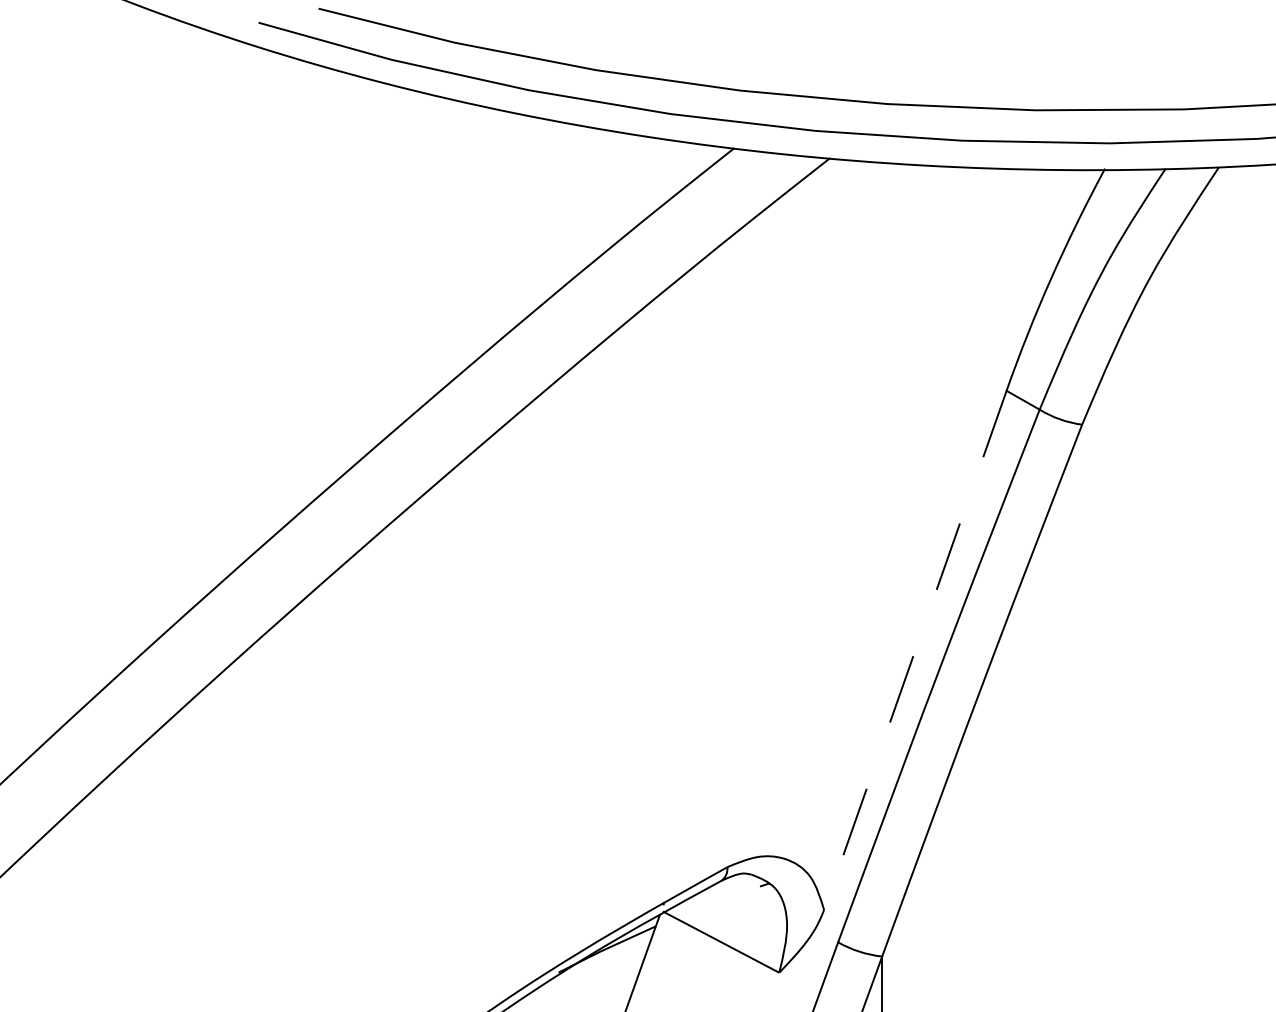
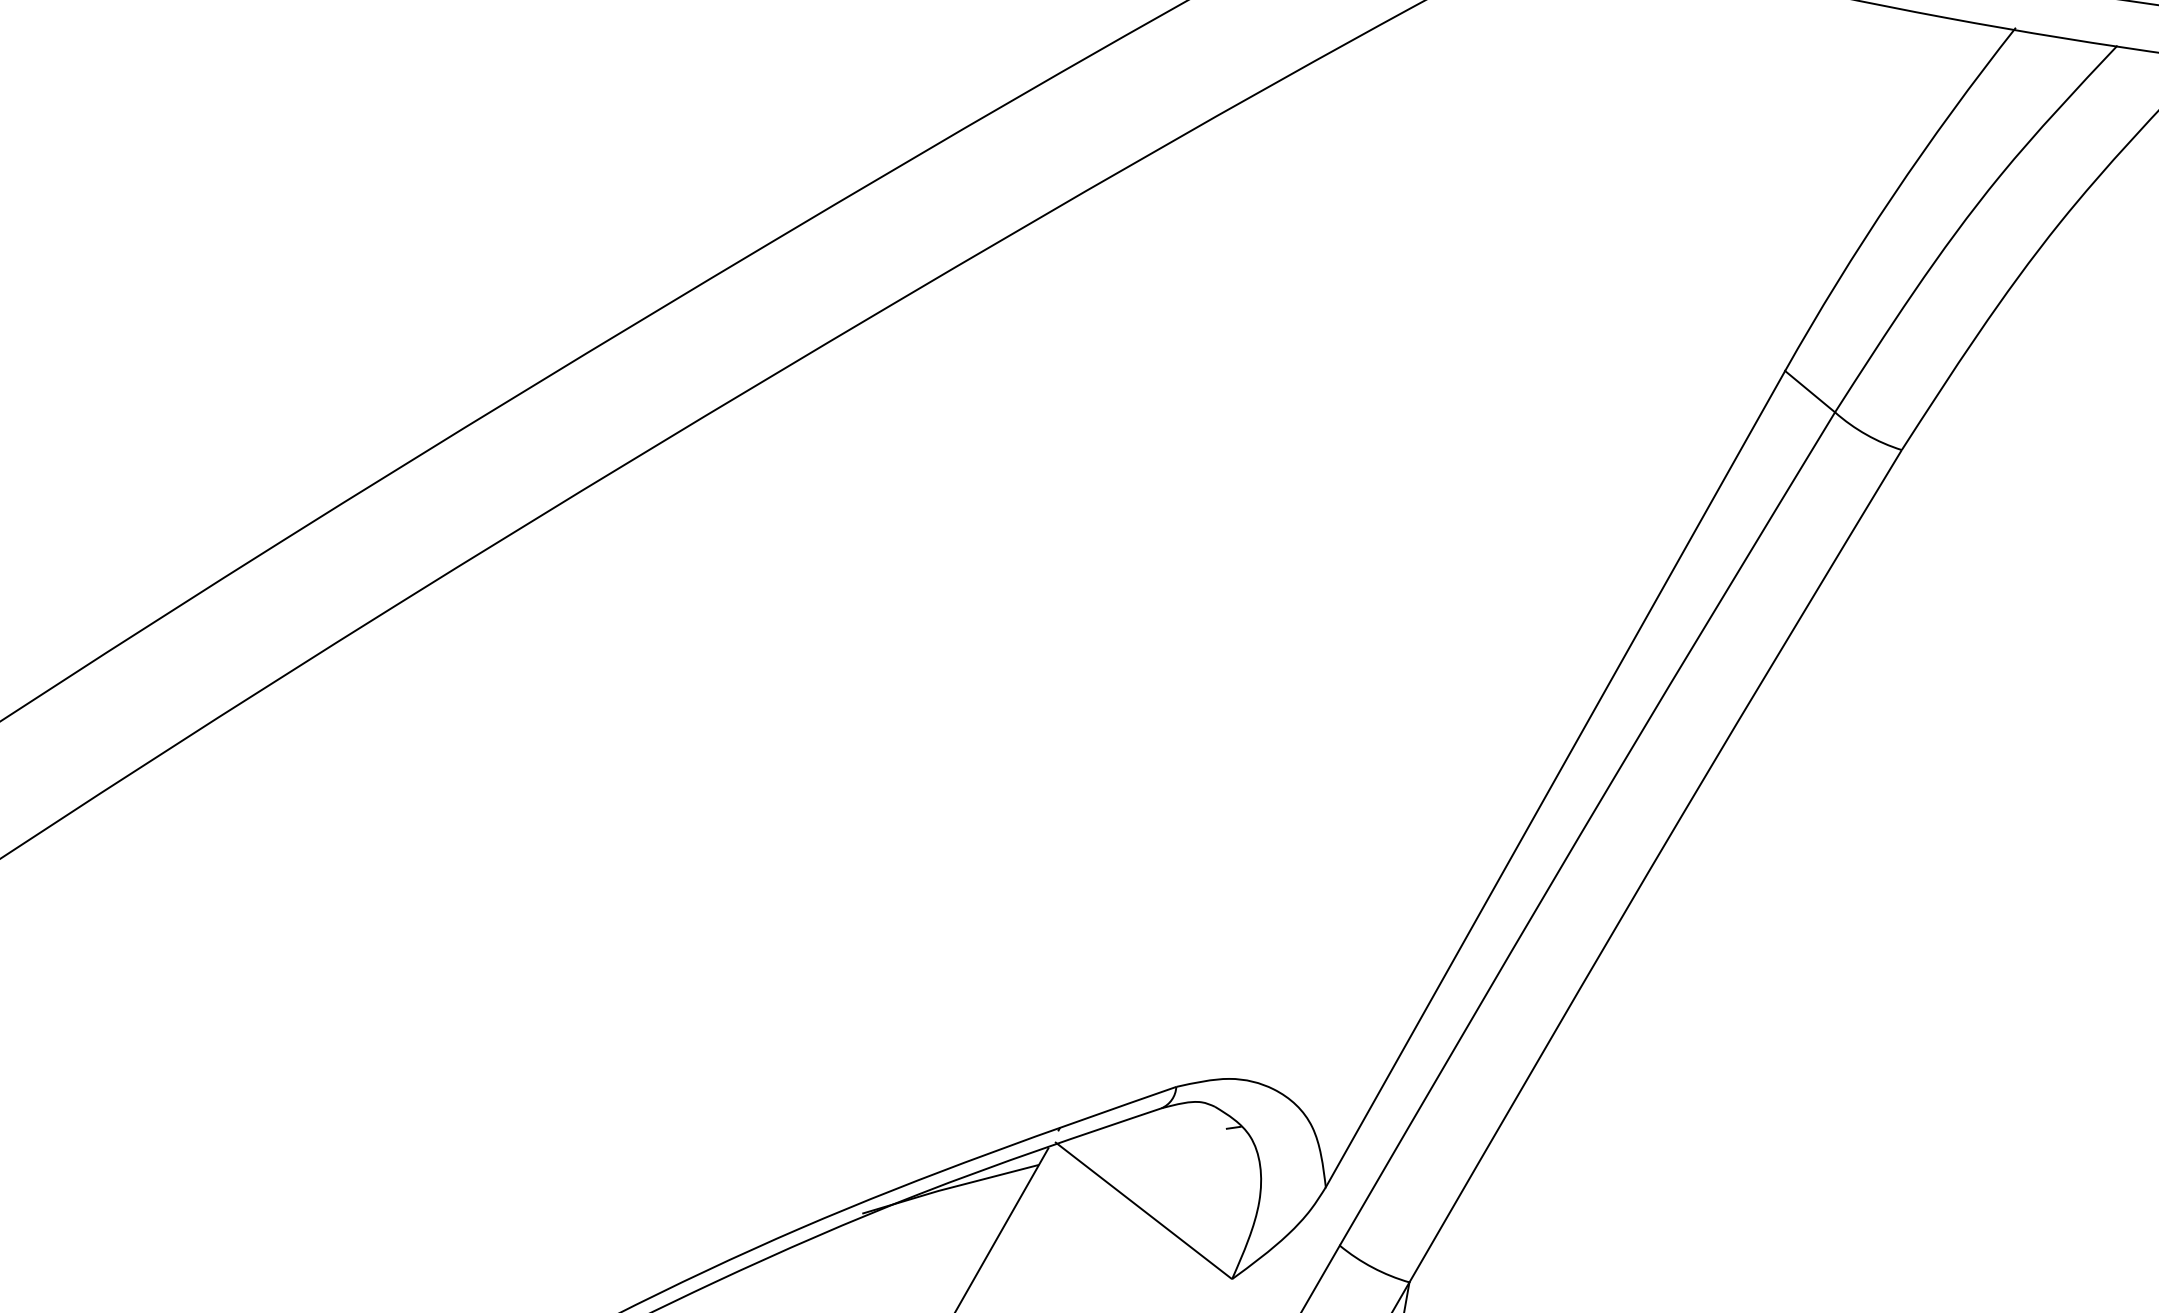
line: (915, 650) -> (1555, 779), dashed -> solid

